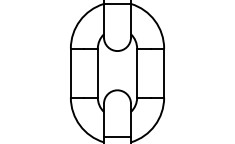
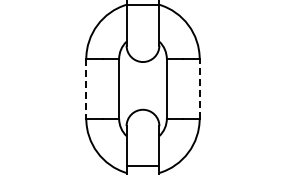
line: (71, 72) -> (86, 88), solid -> dashed
line: (163, 72) -> (199, 88), solid -> dashed

